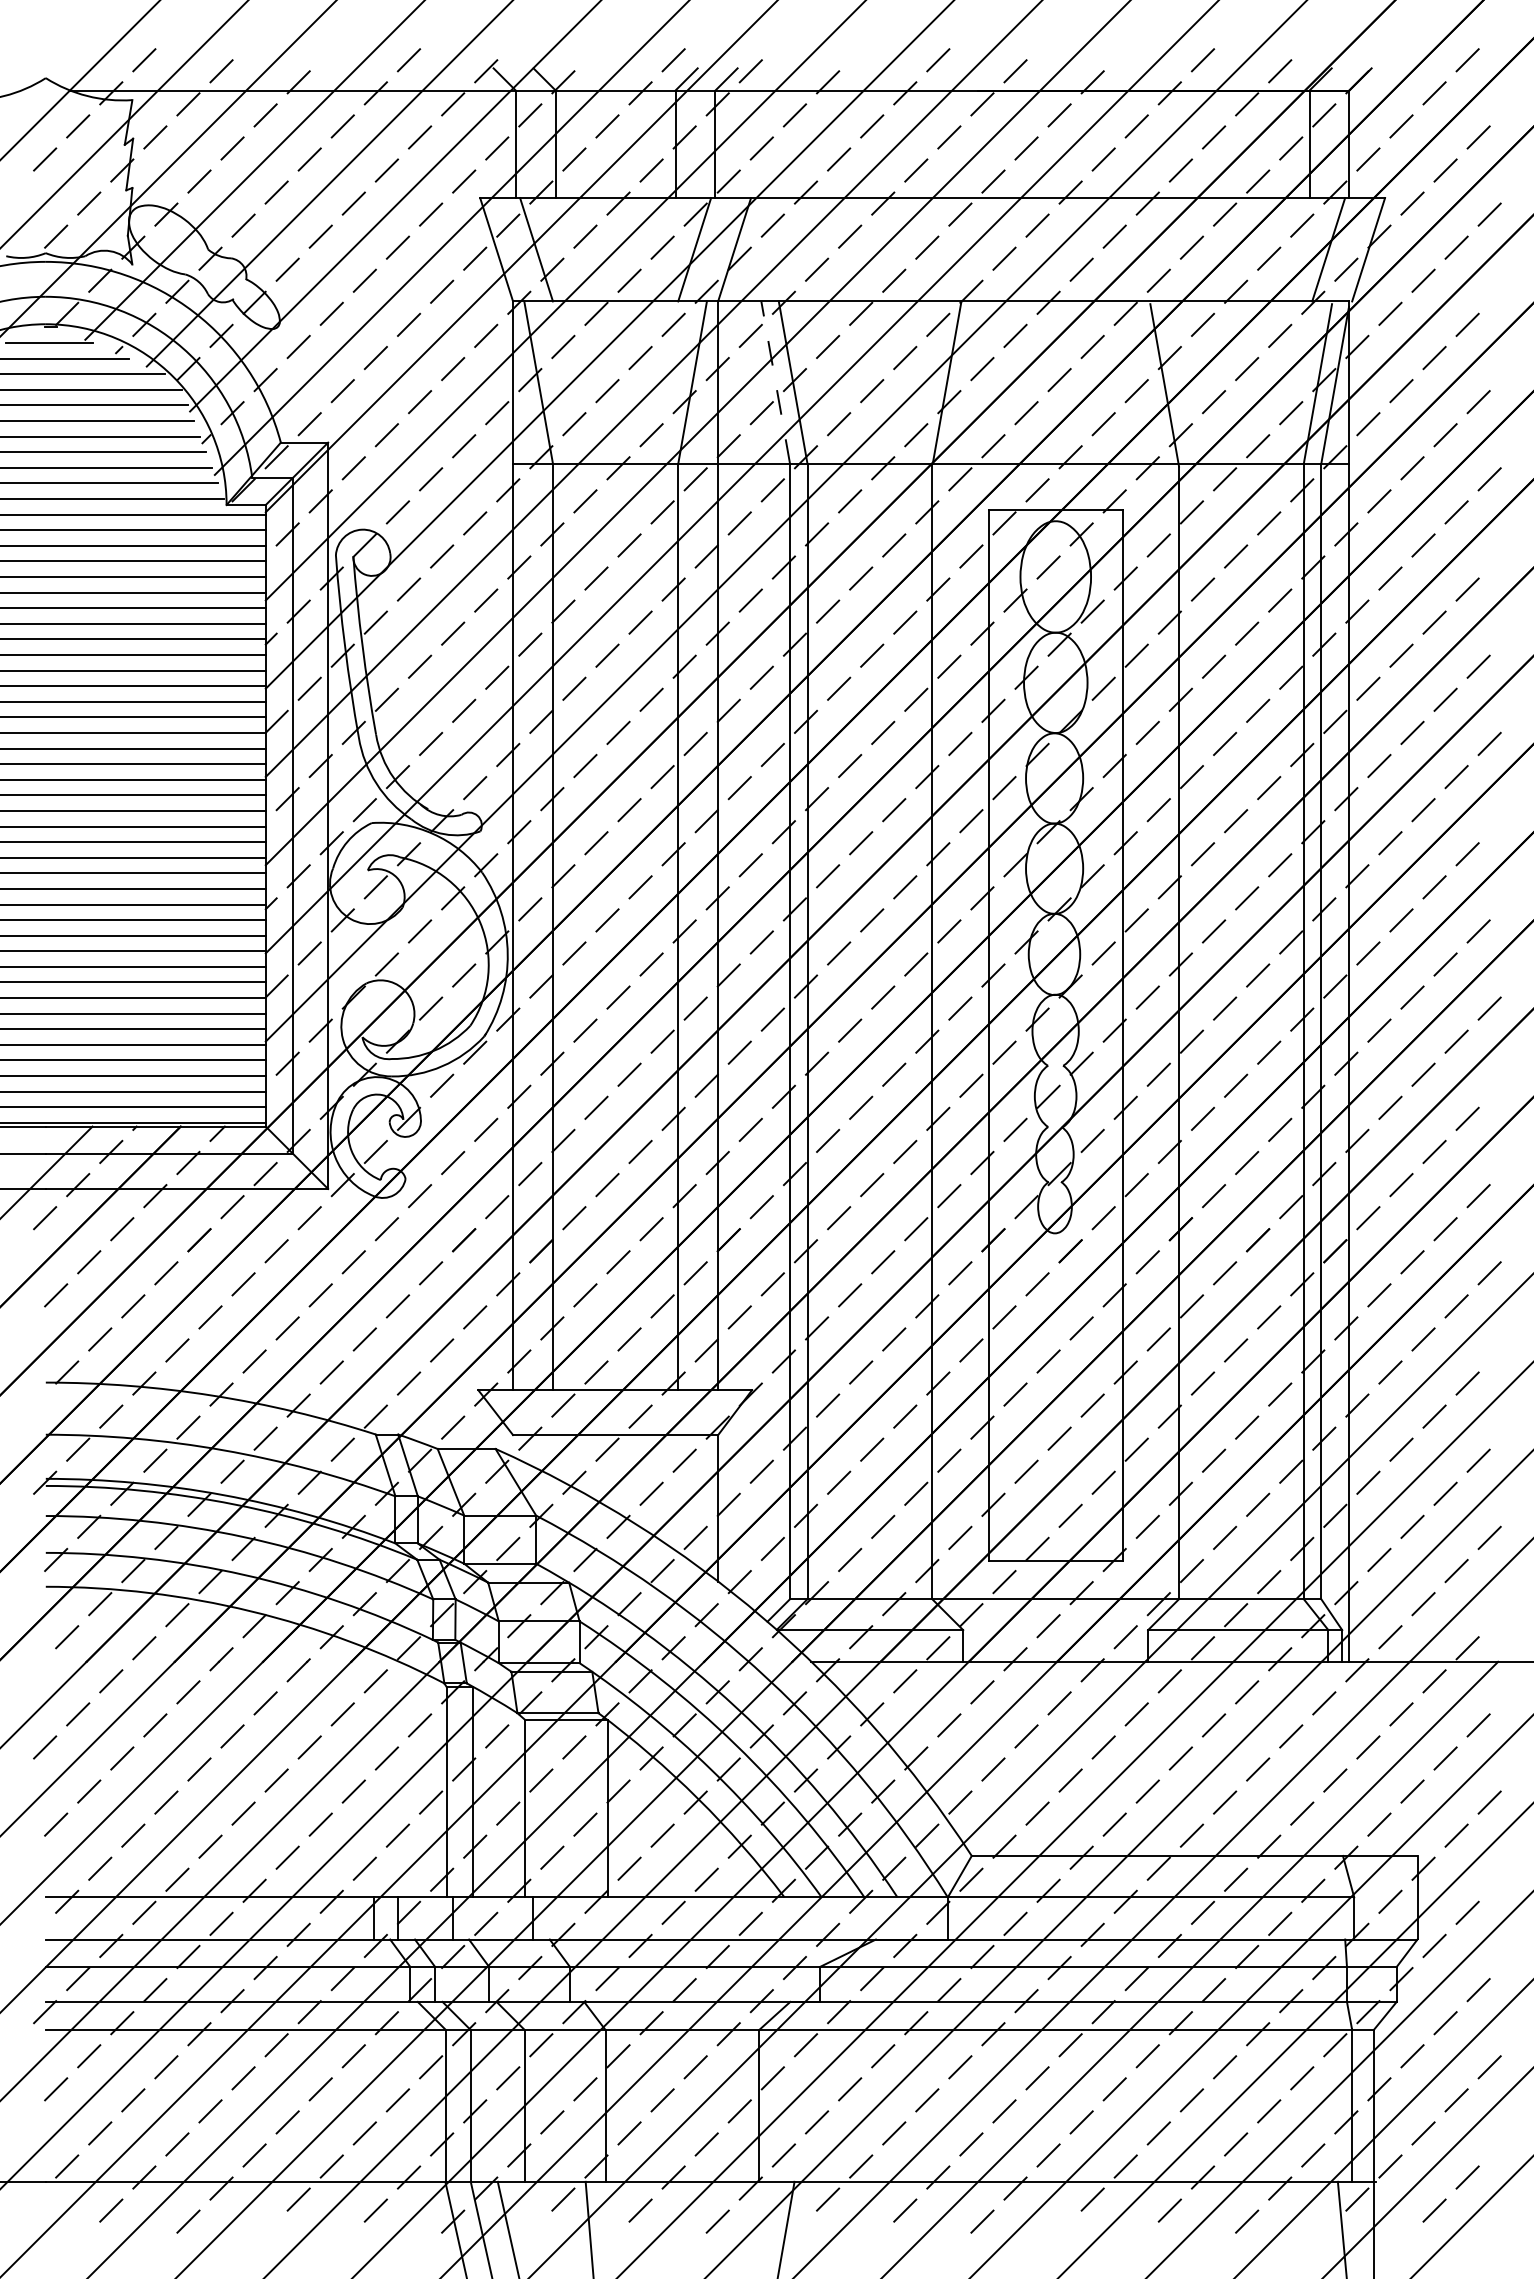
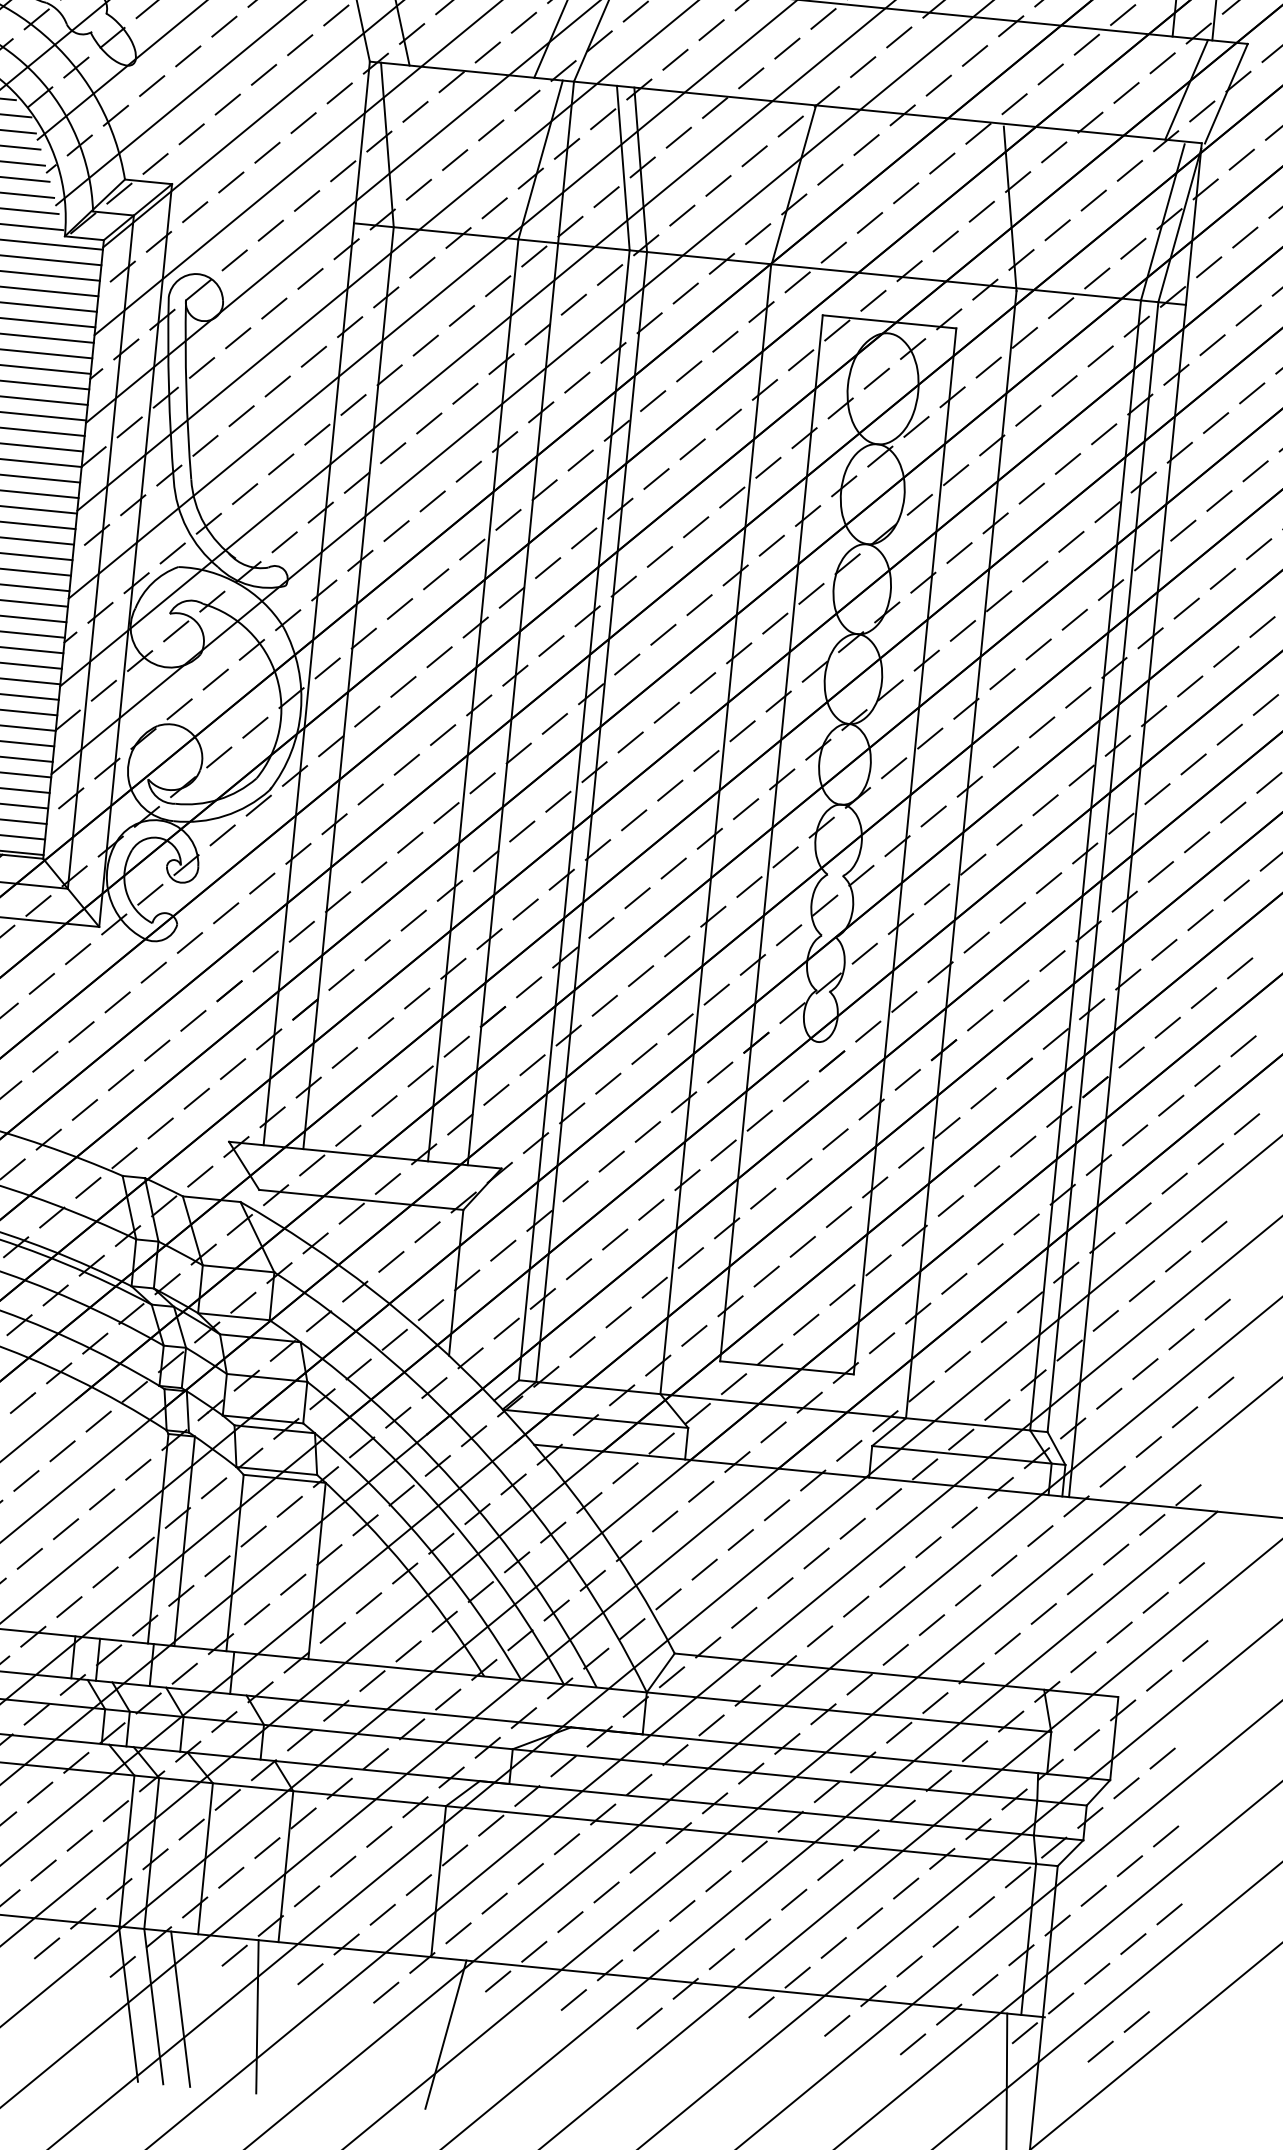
line: (775, 382) -> (623, 167), dashed -> solid

